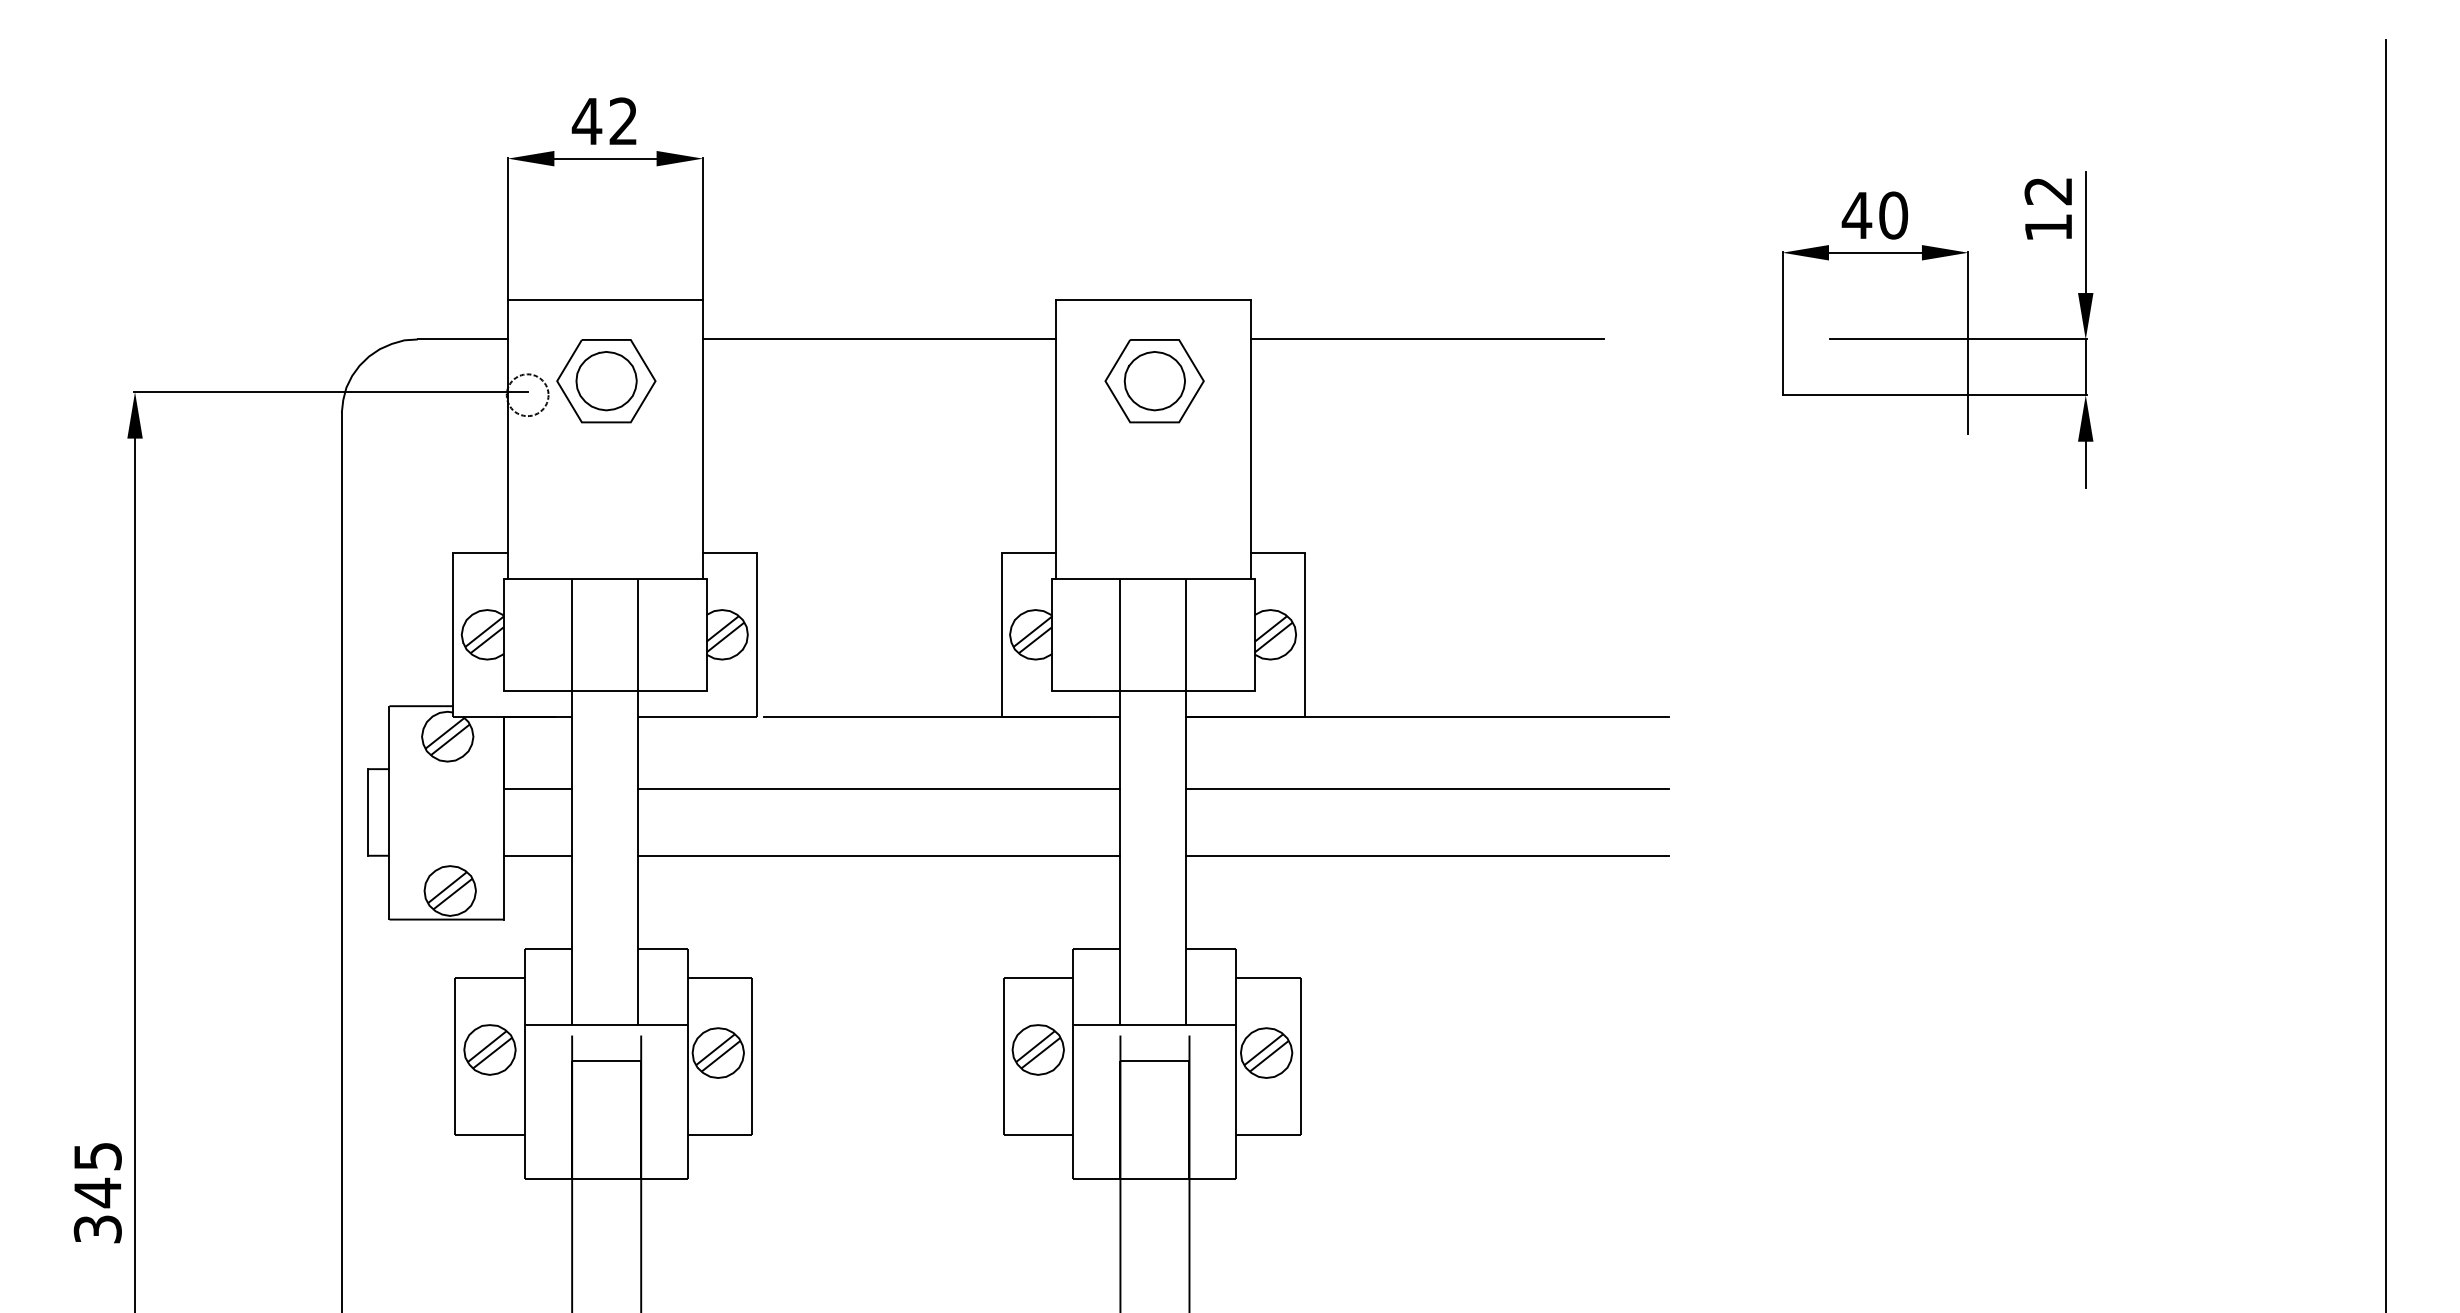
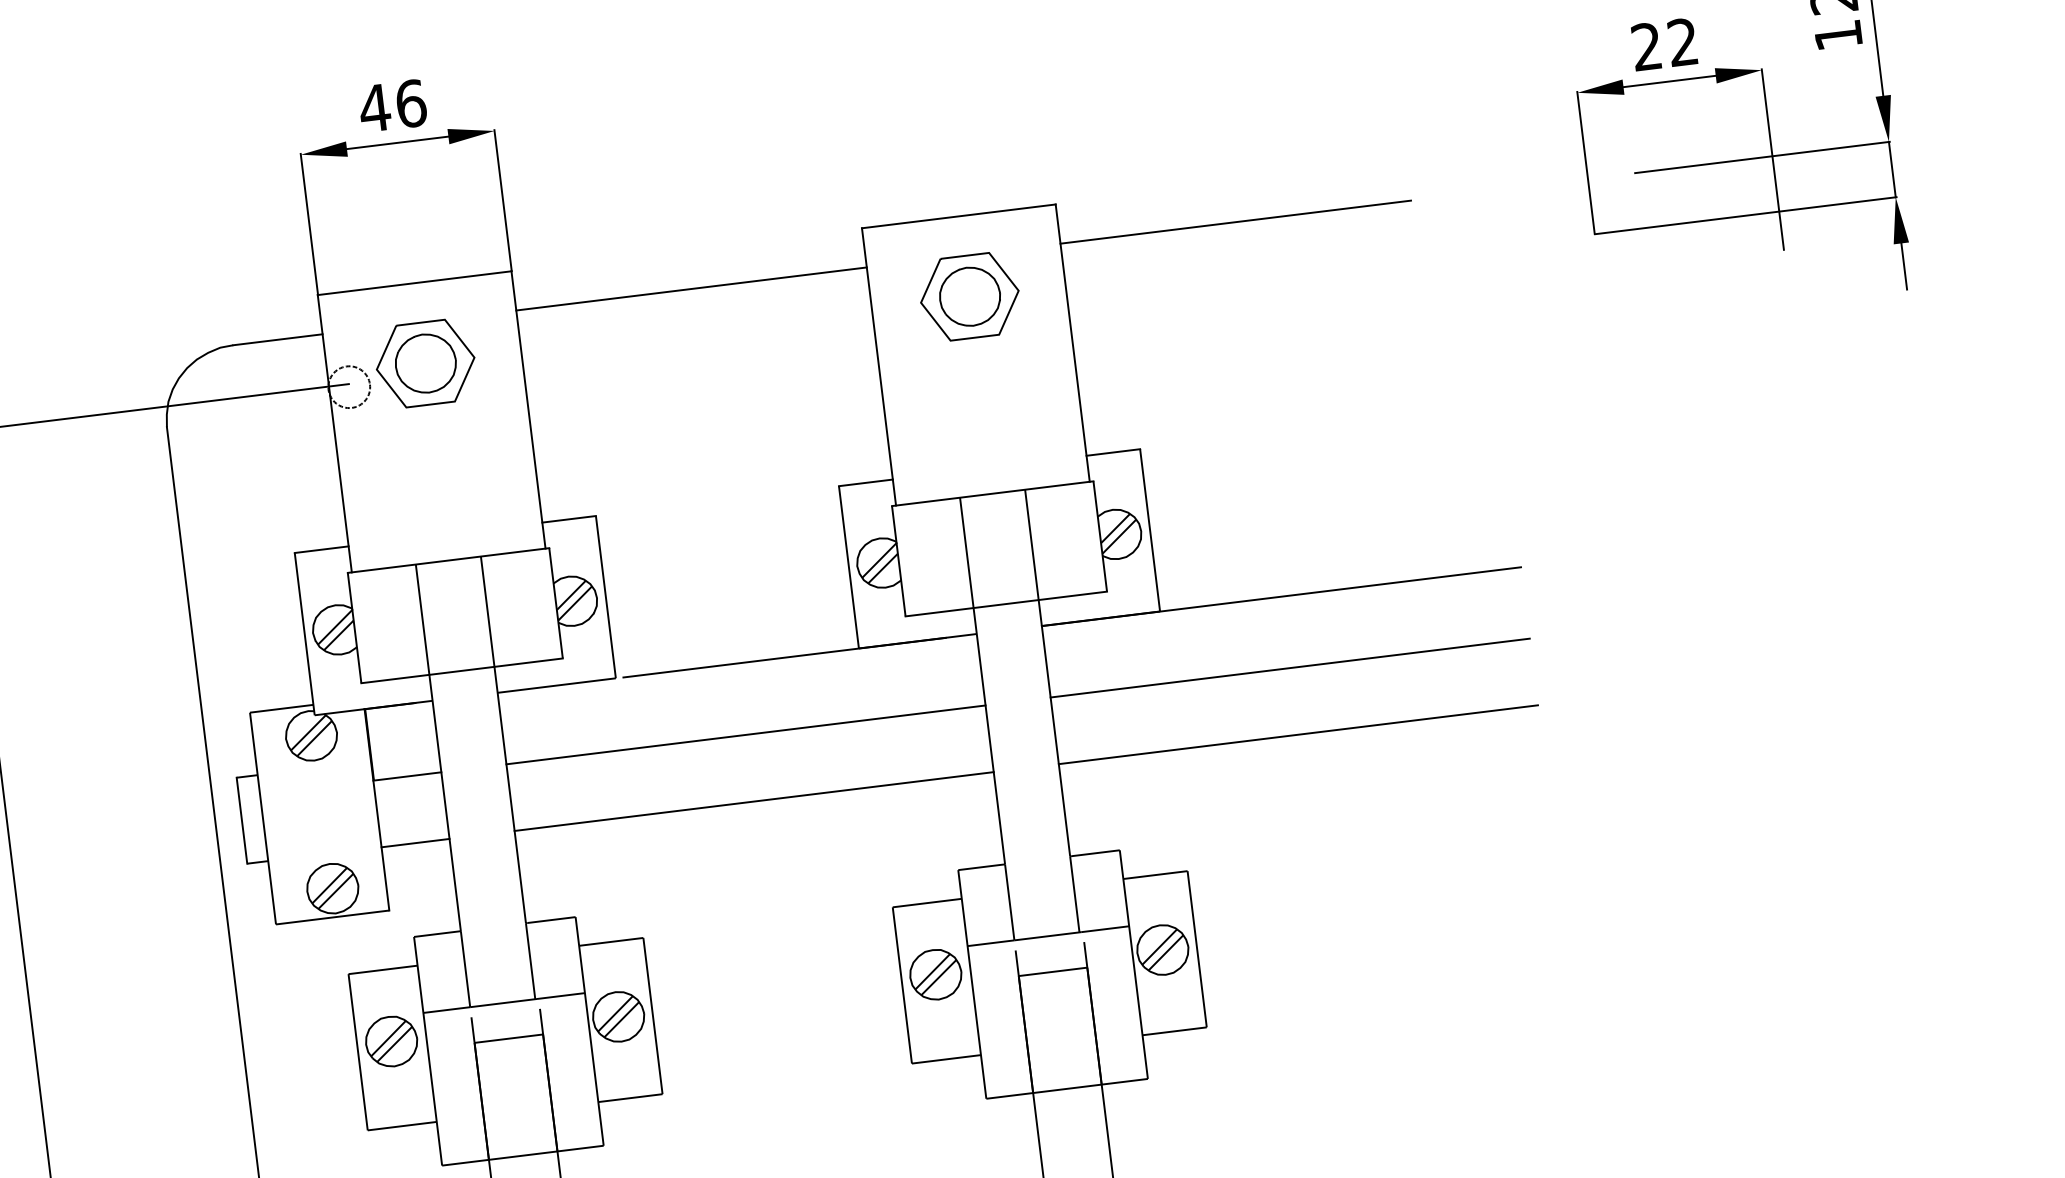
text: (623, 121) -> (411, 103), 42 -> 46
text: (1874, 215) -> (1664, 44), 40 -> 22

